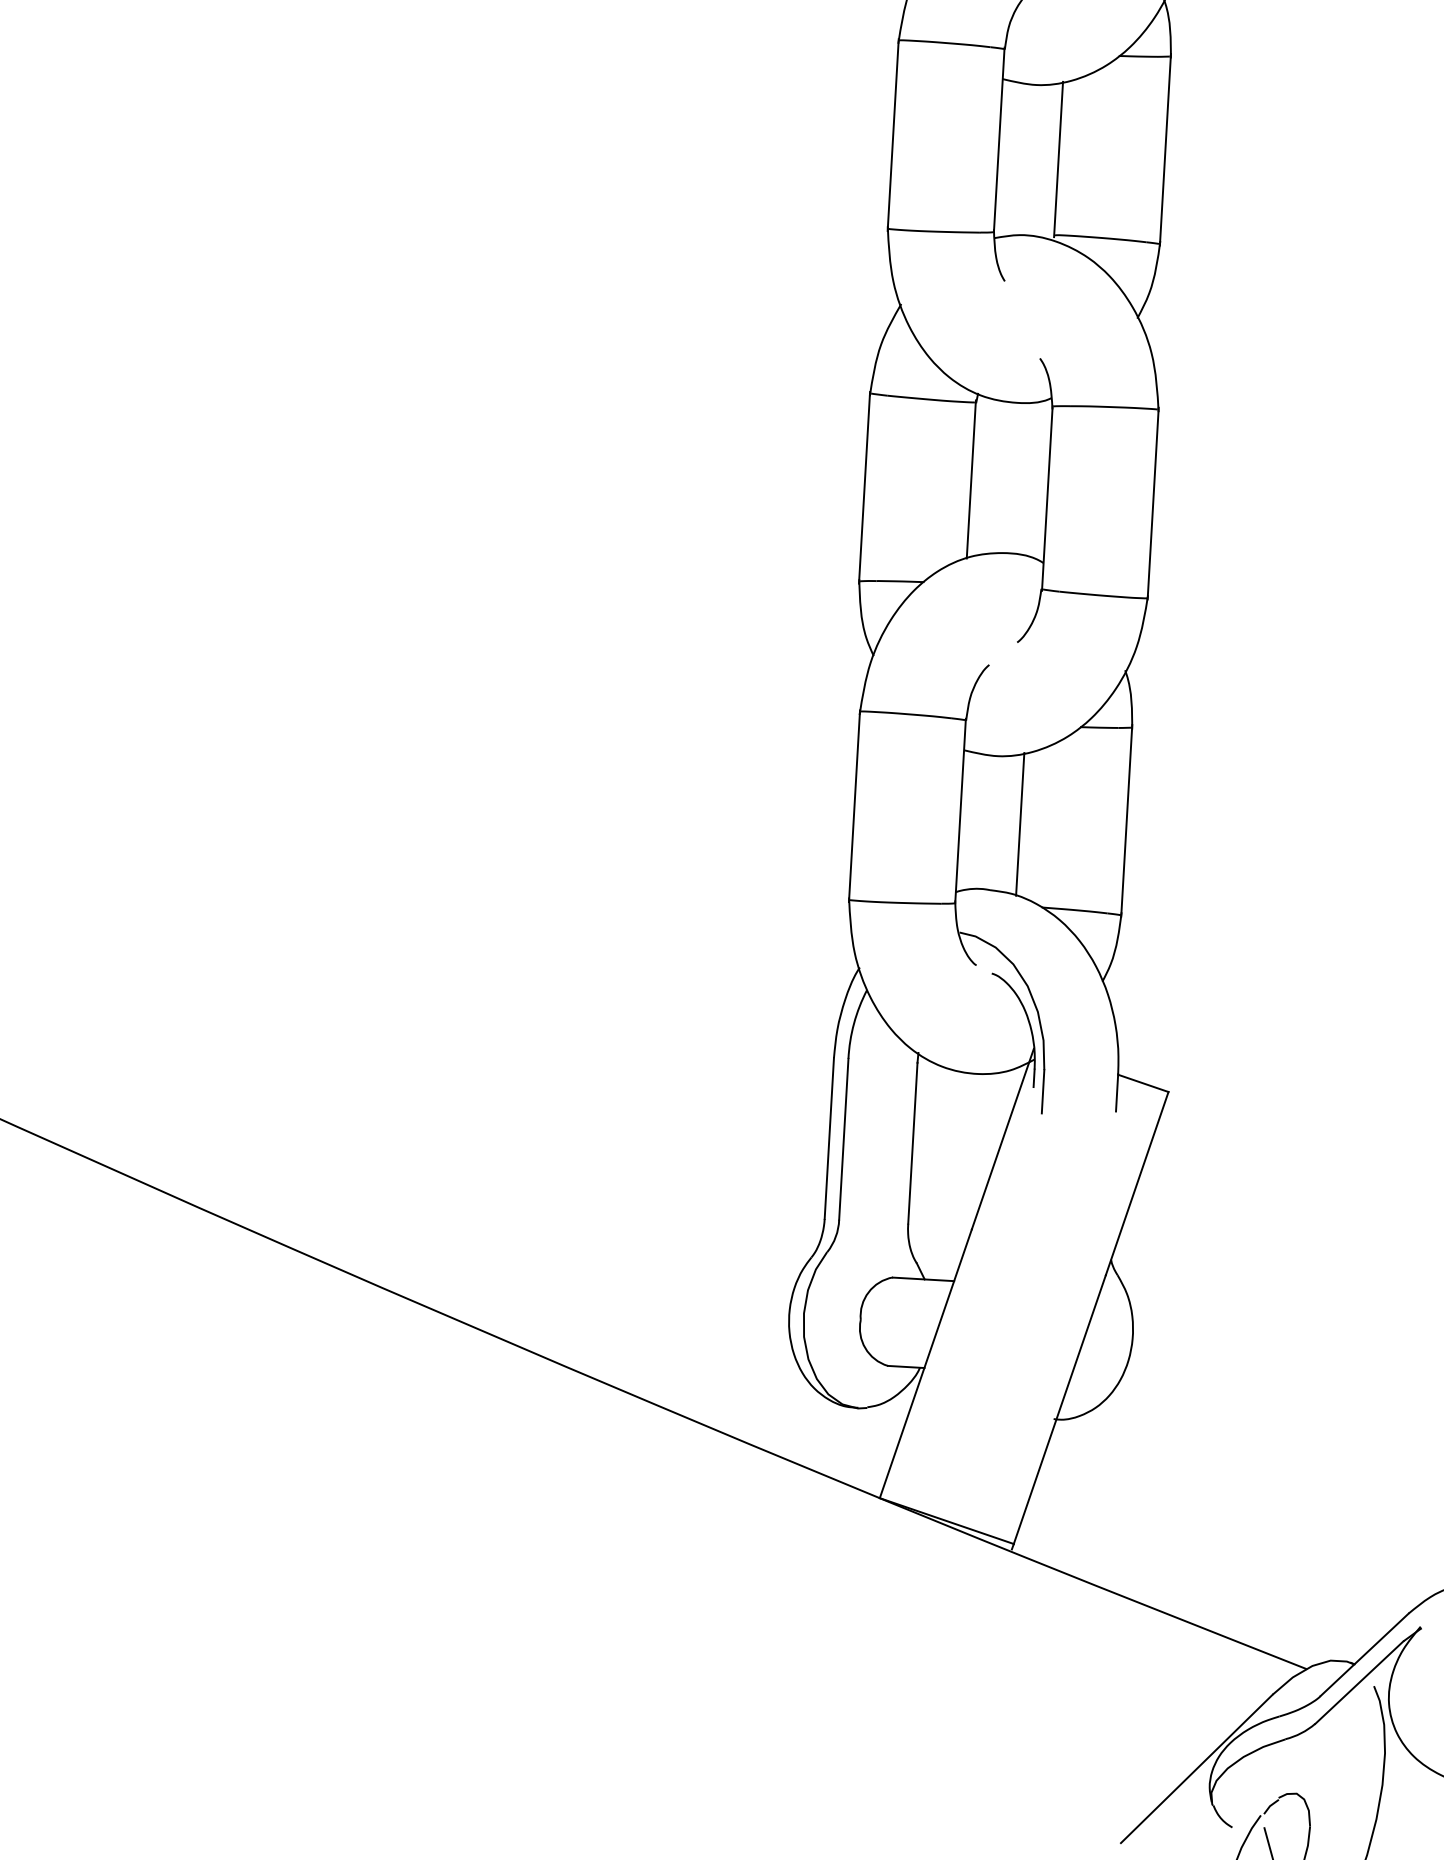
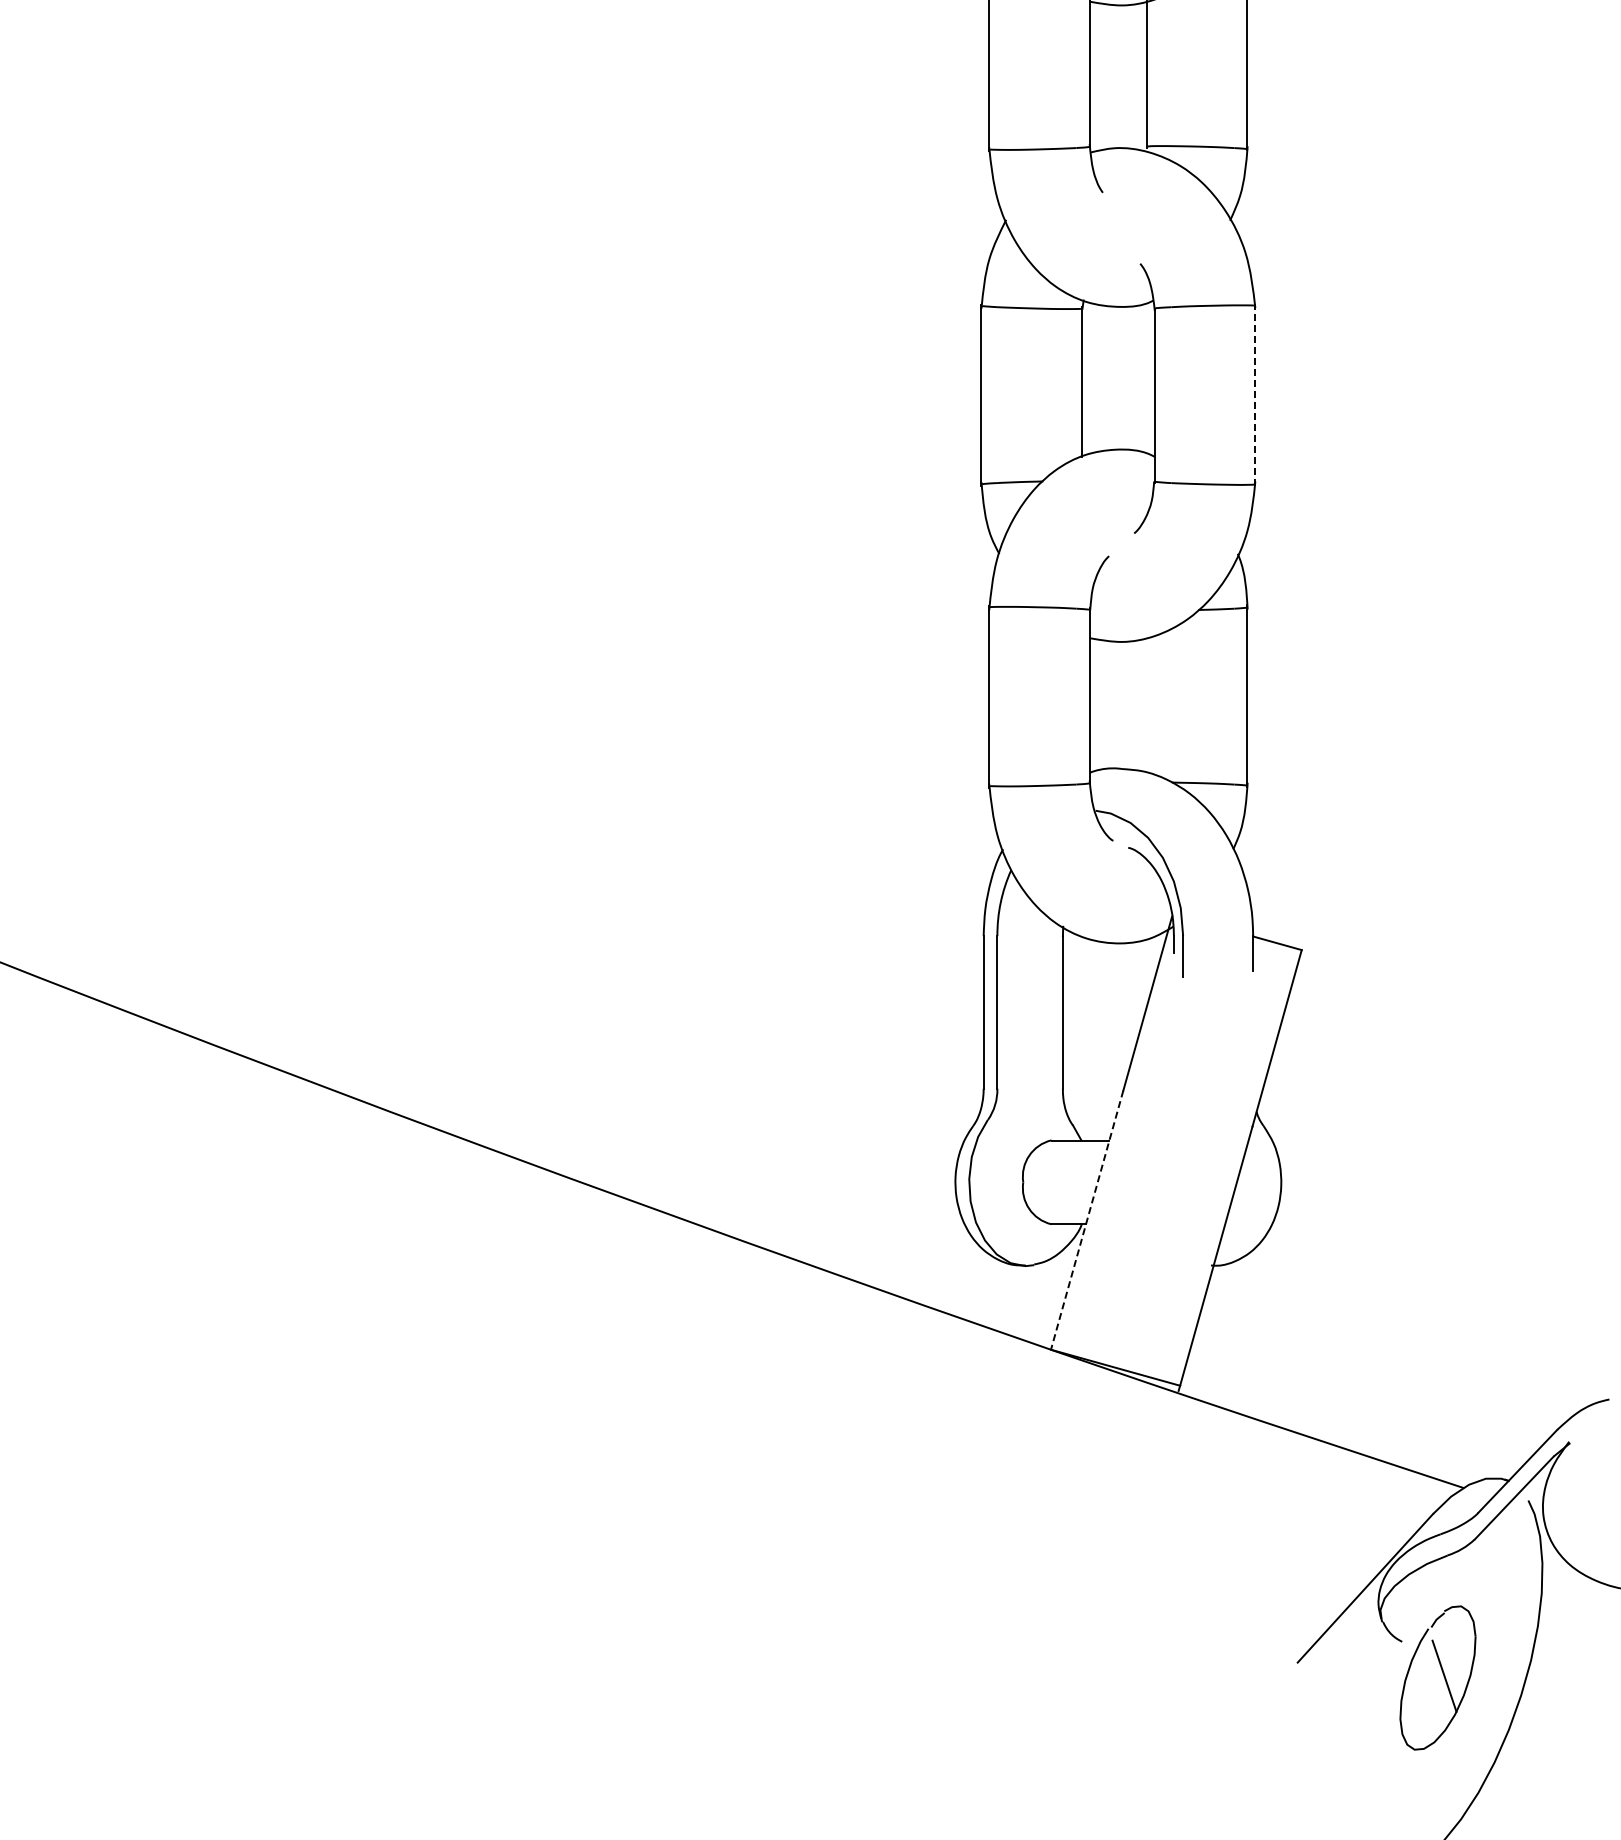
line: (1153, 503) -> (1255, 394), solid -> dashed
line: (1019, 823) -> (1146, 704), removed
line: (926, 1364) -> (1087, 1220), solid -> dashed

